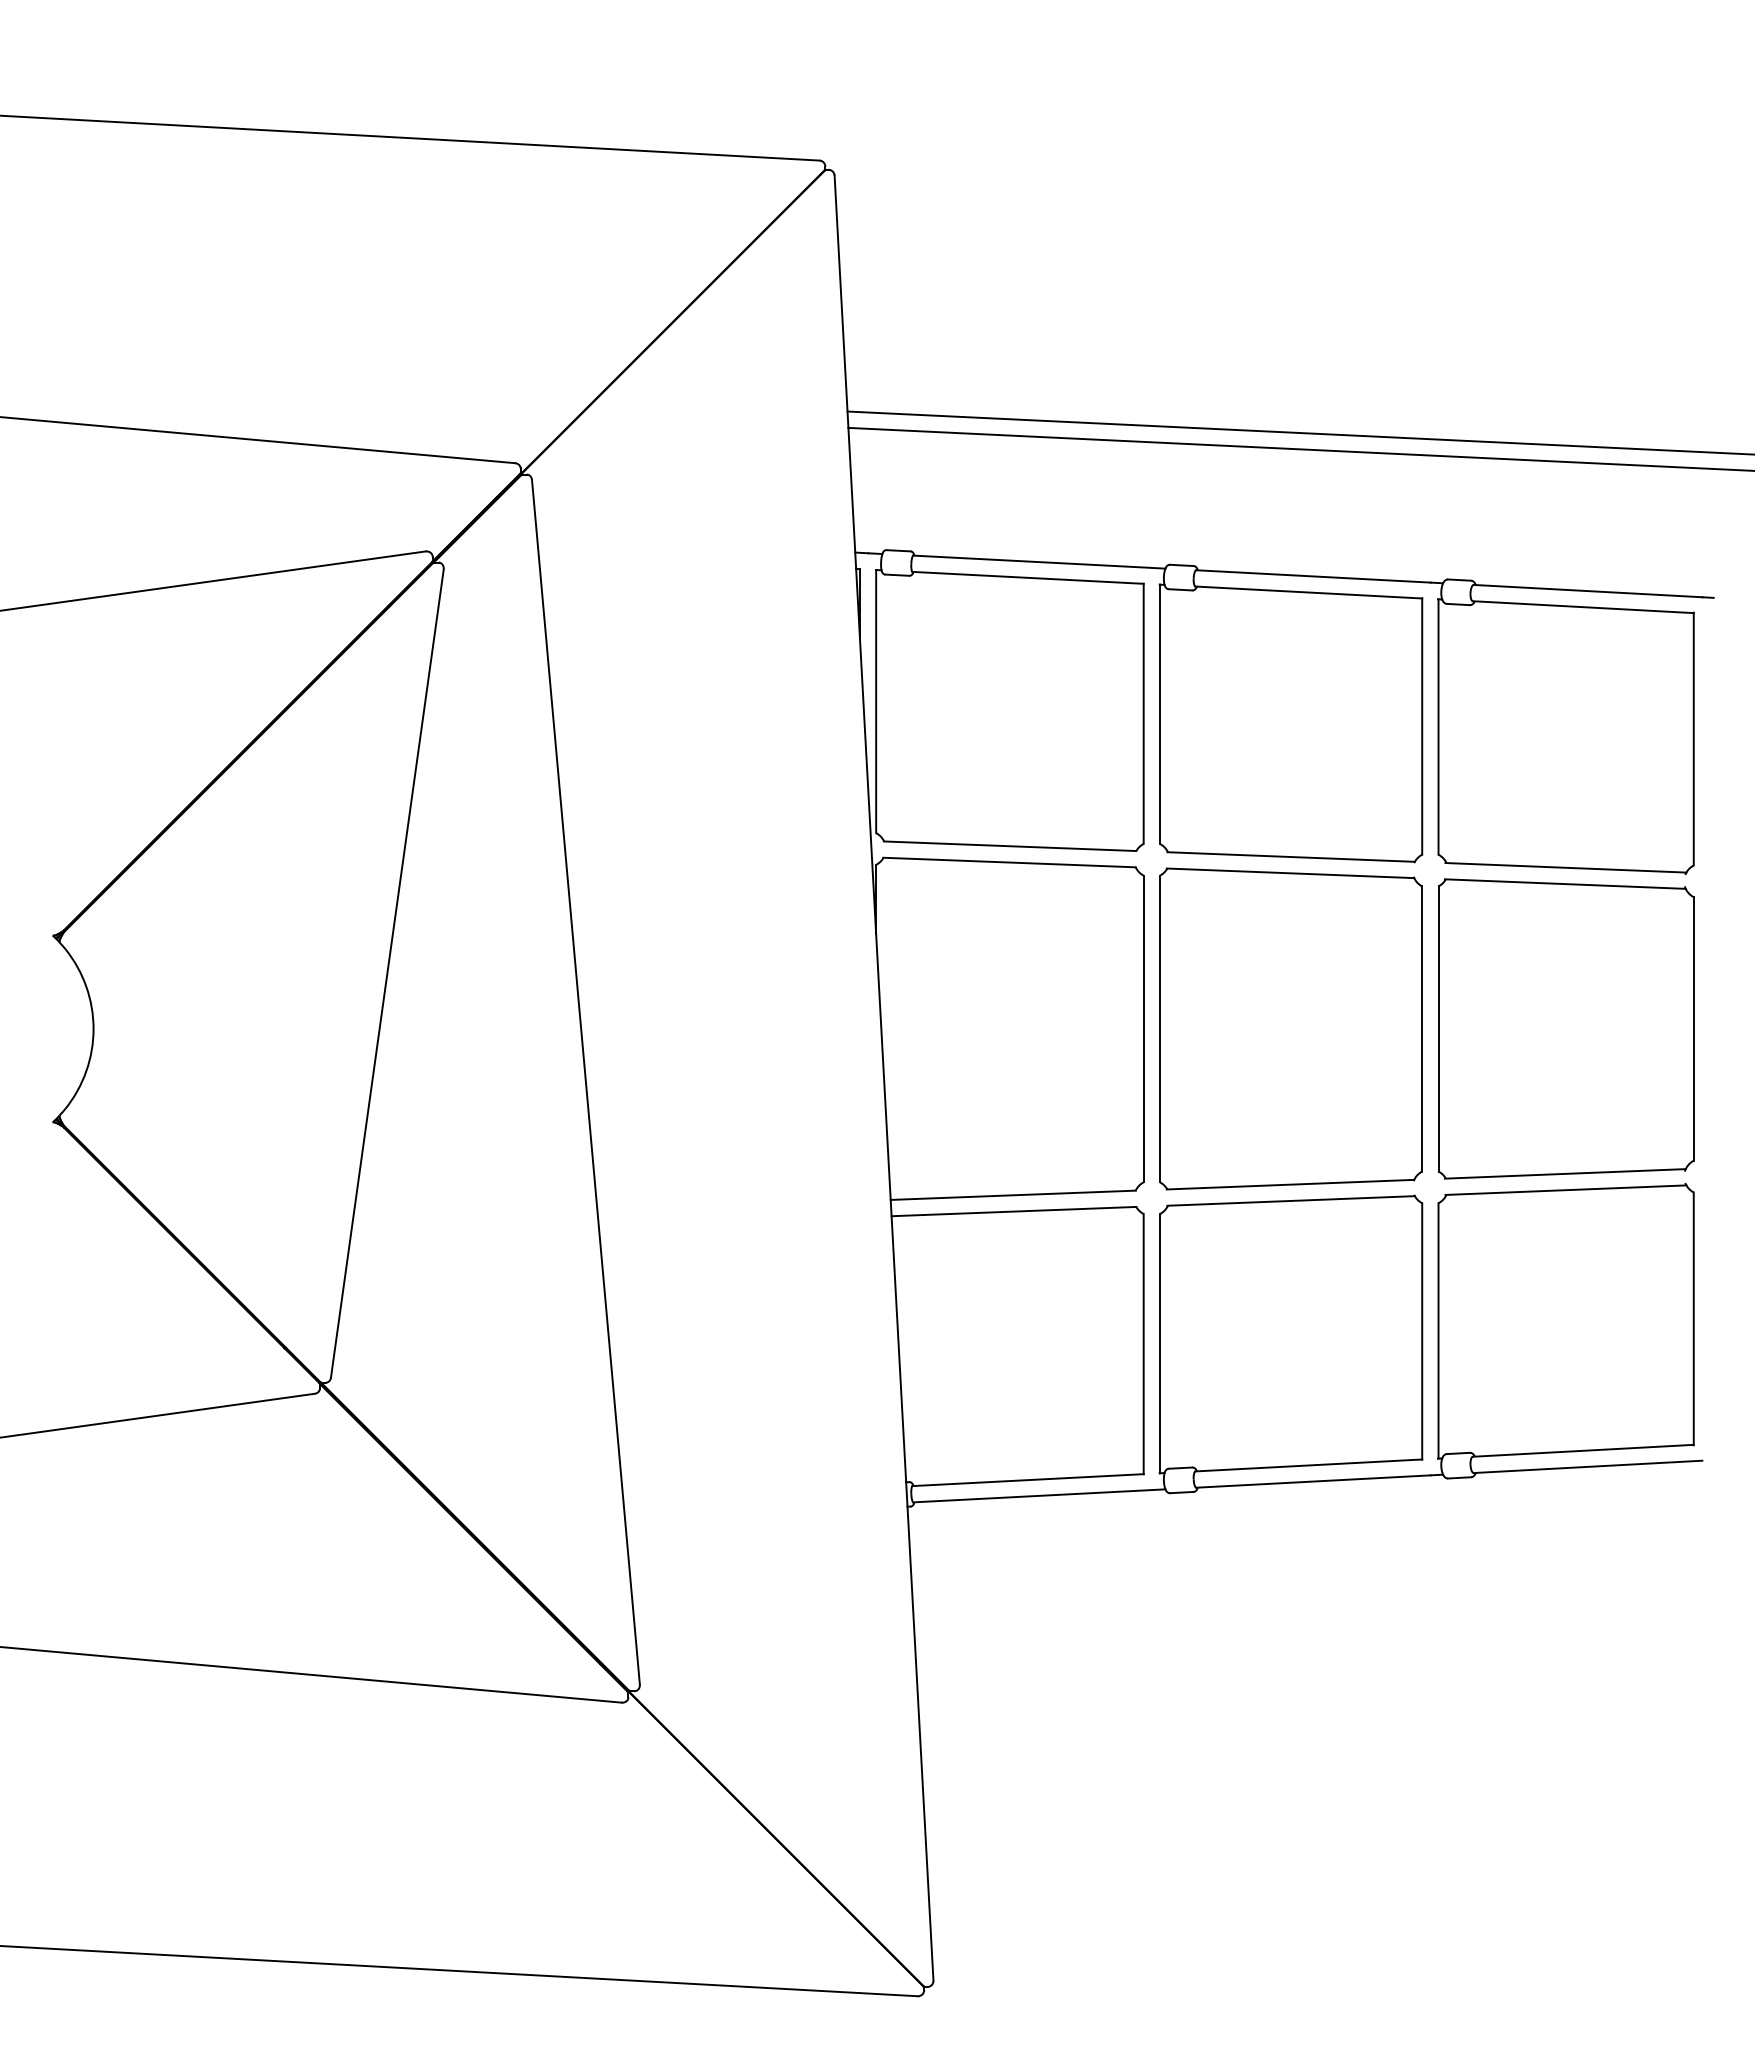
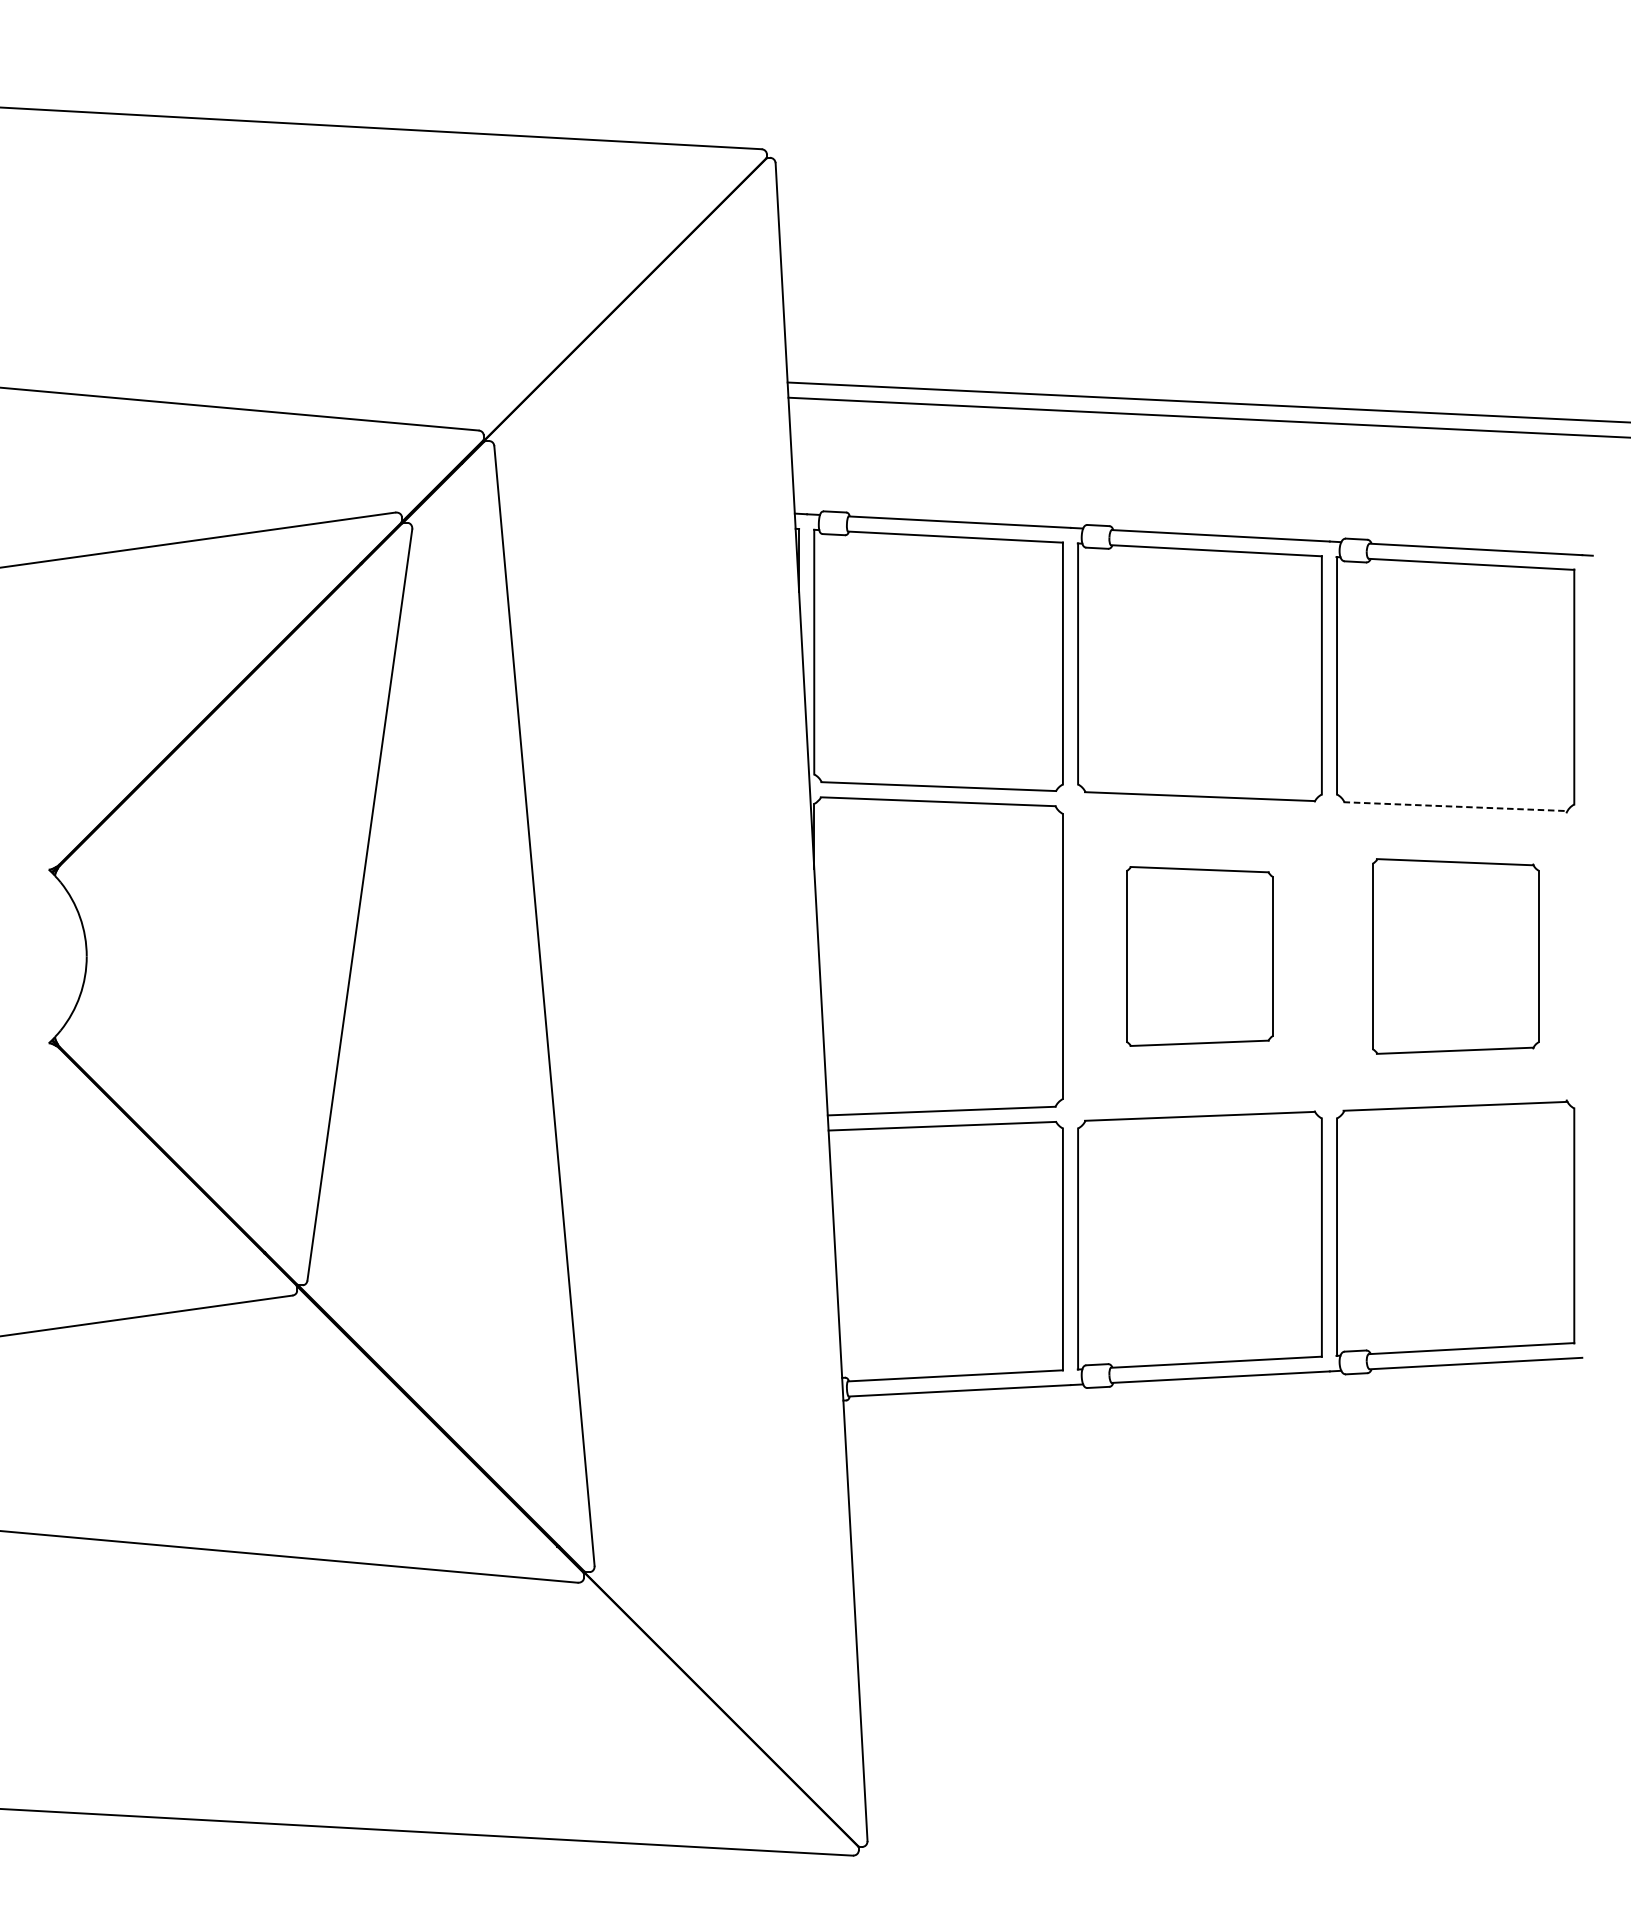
line: (1565, 867) -> (1455, 806), solid -> dashed
part: (1290, 1028) -> (1199, 956), size x0.6
part: (1566, 1028) -> (1455, 956), size x0.7

